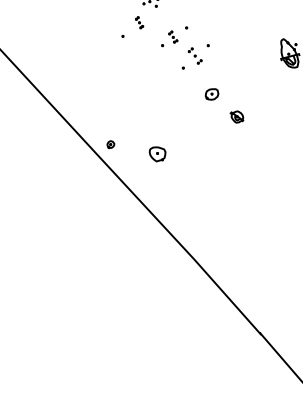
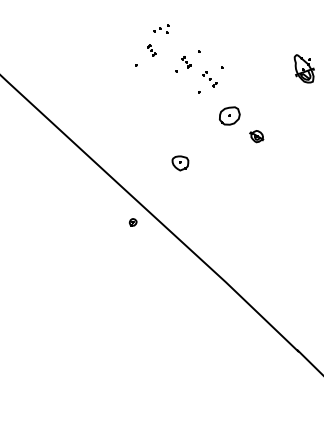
part: (212, 93) -> (230, 115), size x1.6
part: (110, 144) -> (132, 222), moved
part: (157, 154) -> (180, 163), moved

